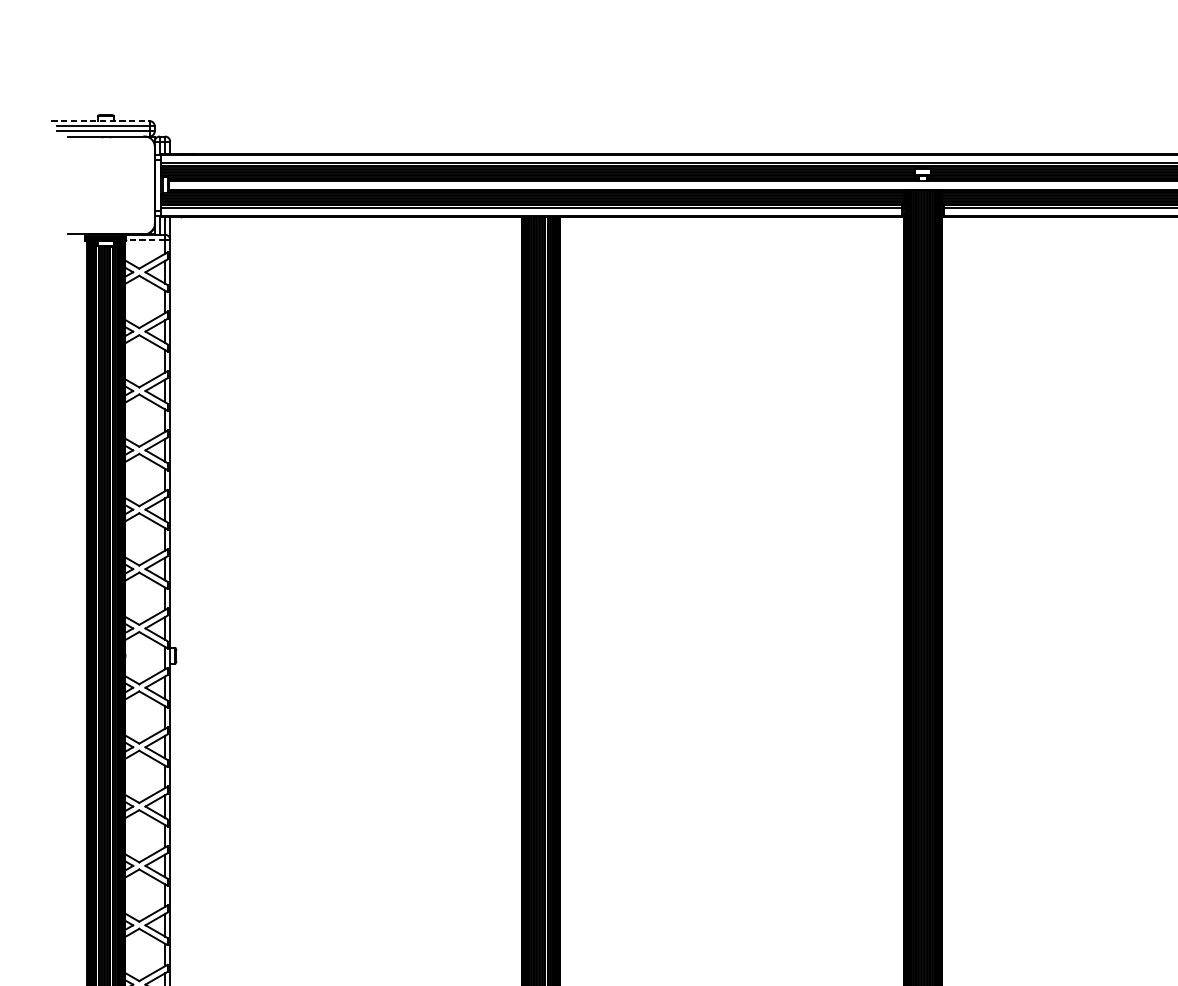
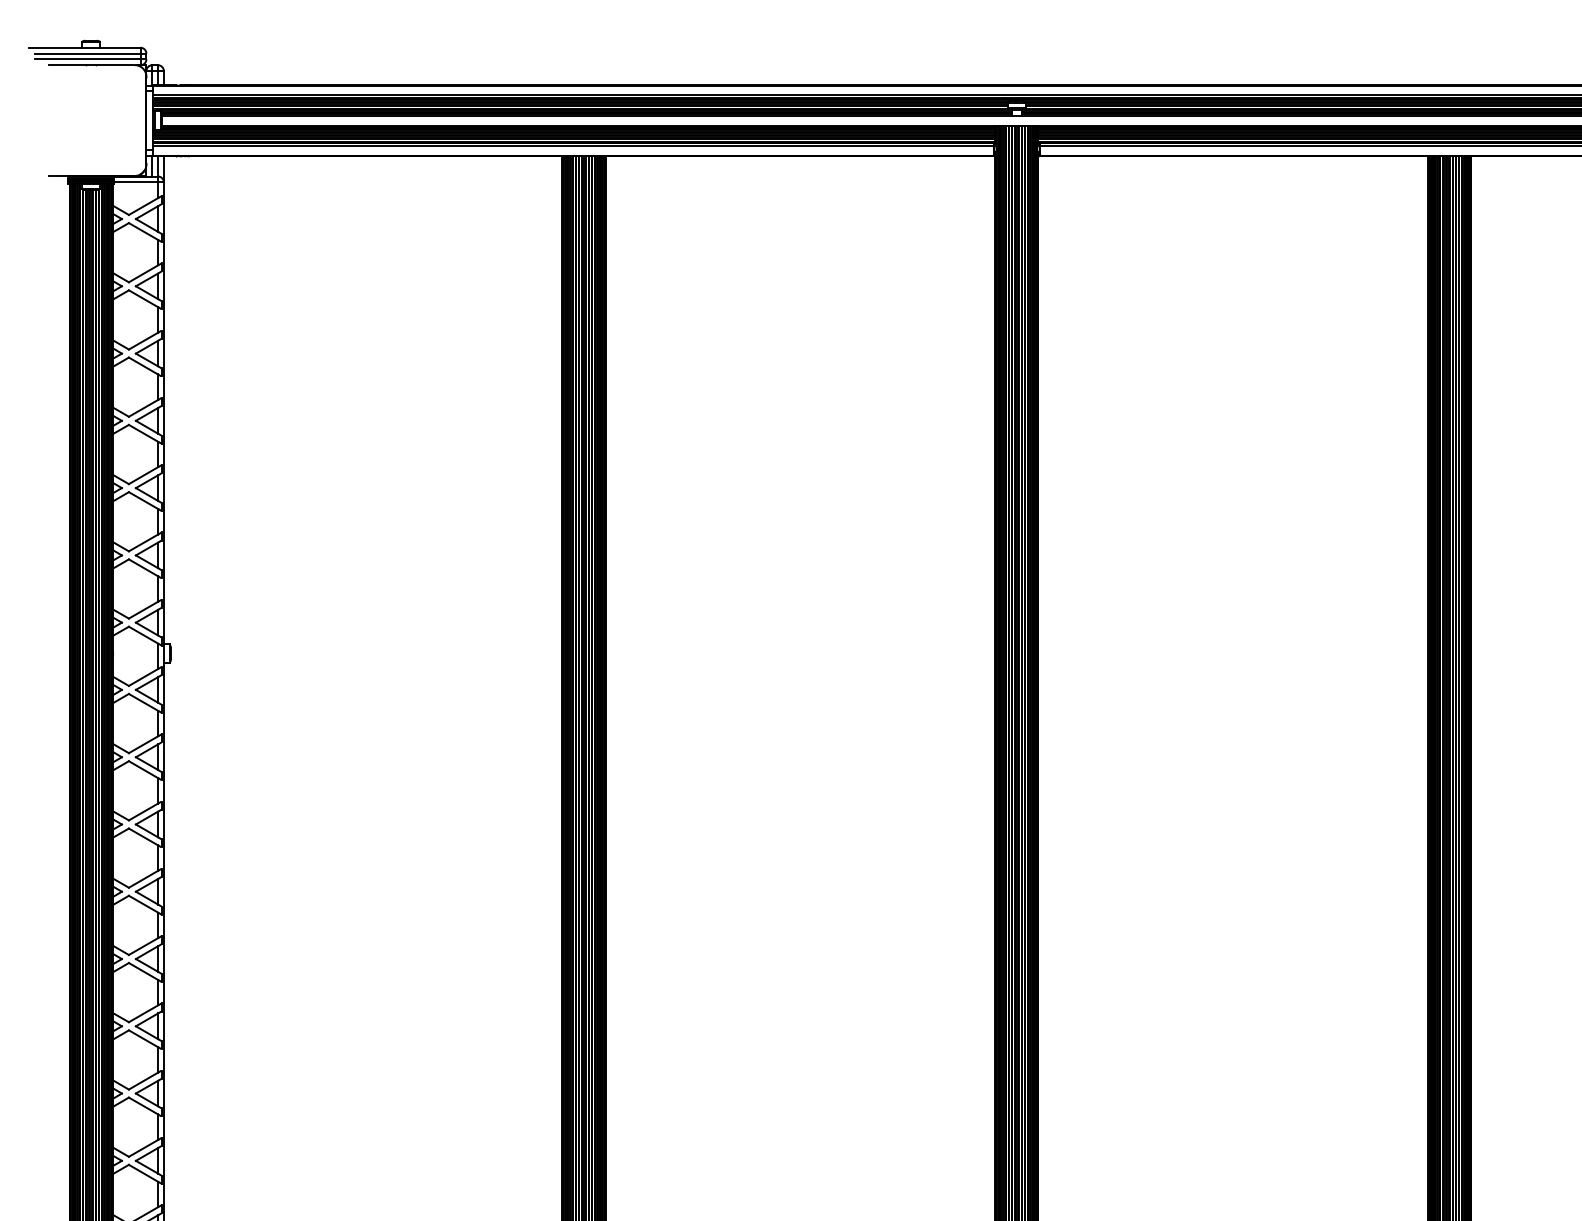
line: (100, 120) -> (84, 47), dashed -> solid
line: (146, 240) -> (136, 182), dashed -> solid

